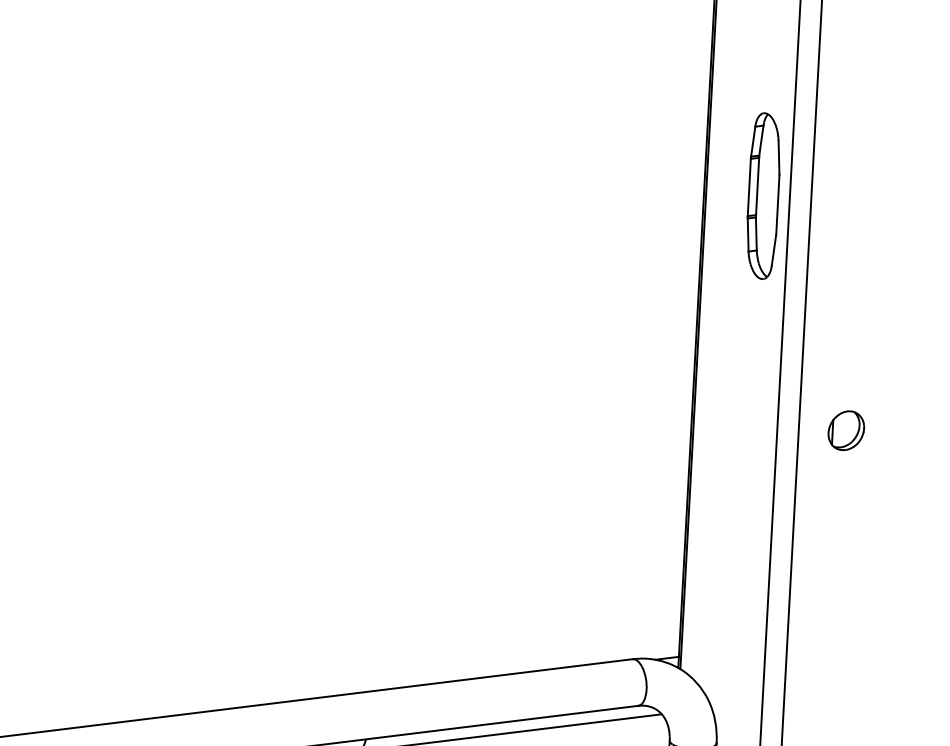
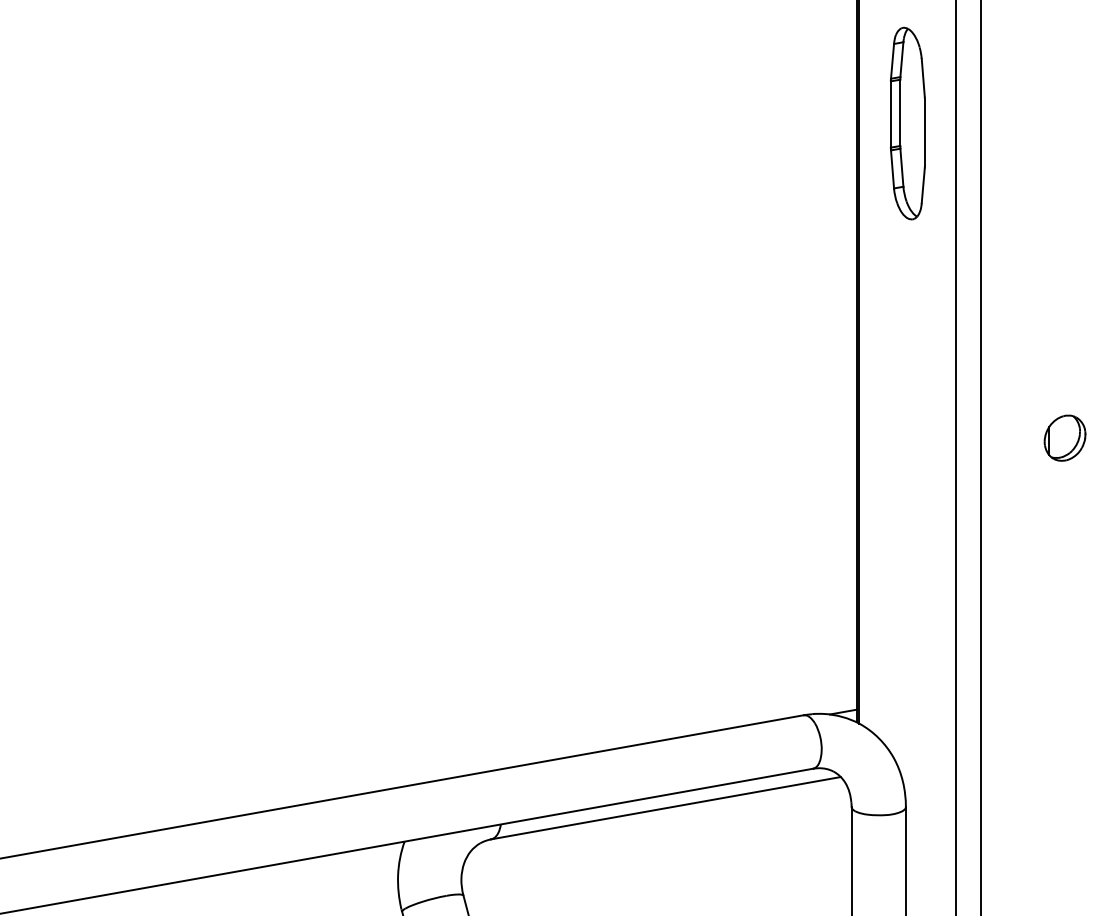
part: (763, 196) -> (907, 123), moved
part: (845, 430) -> (1064, 437), moved

